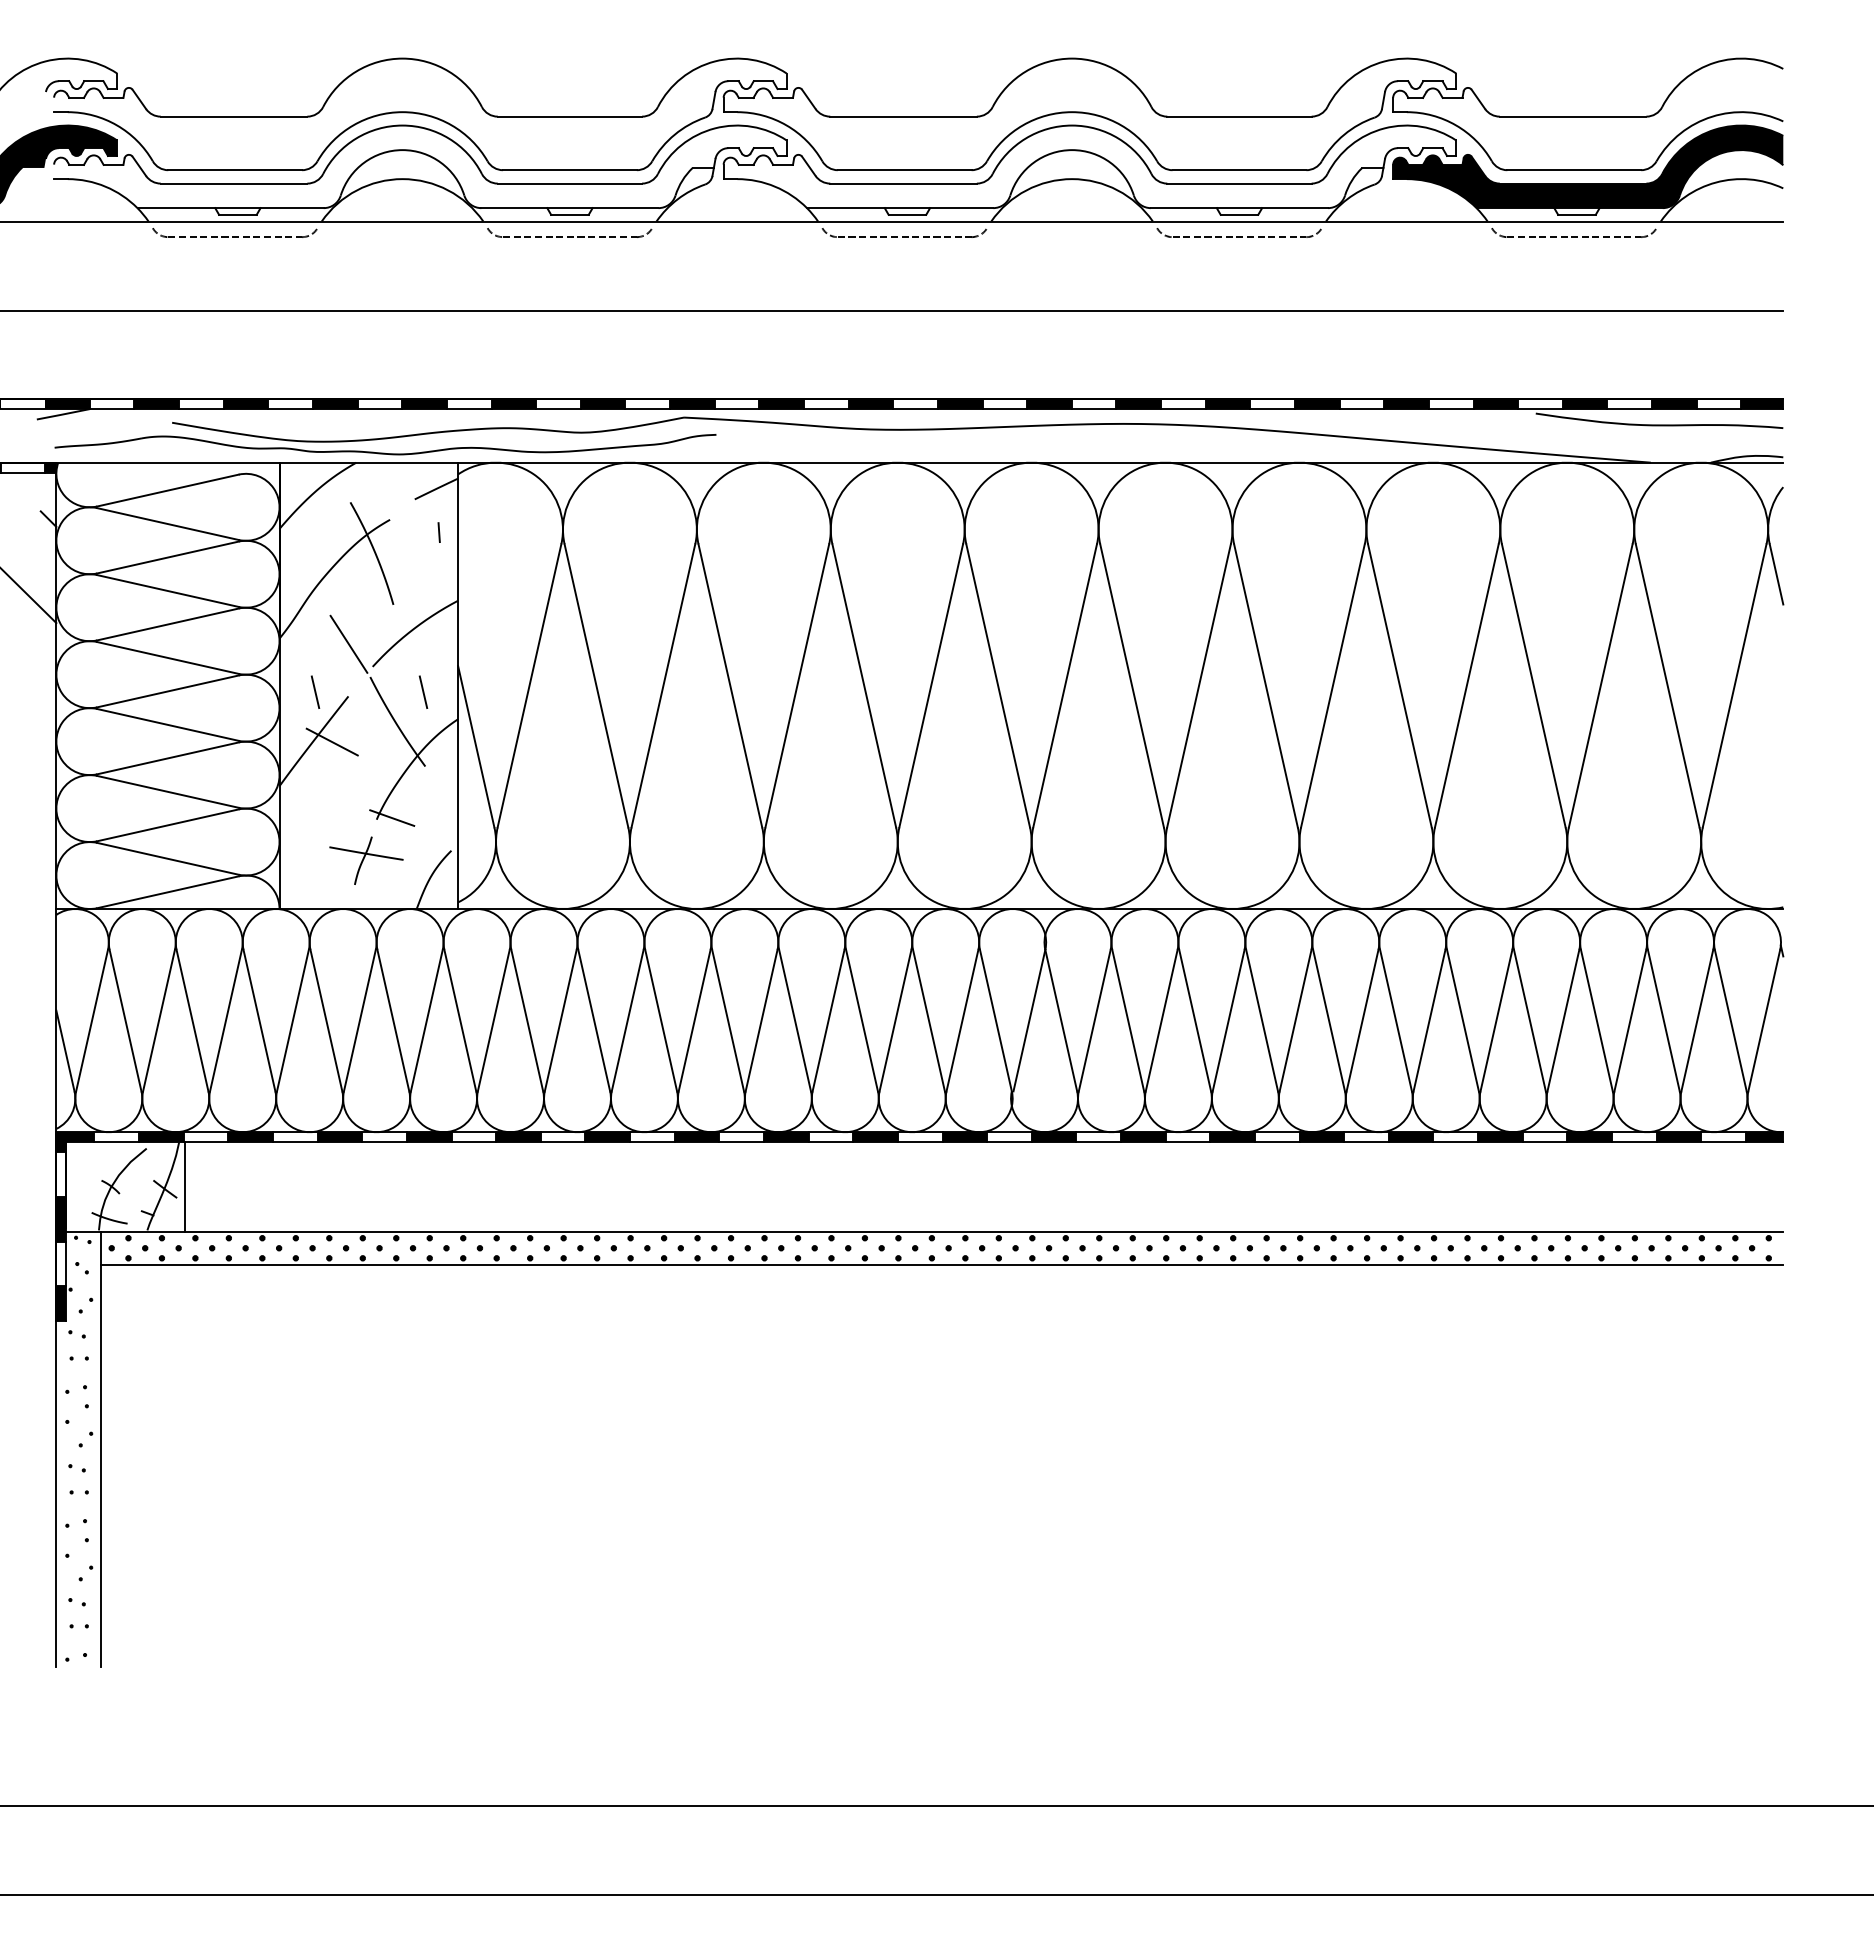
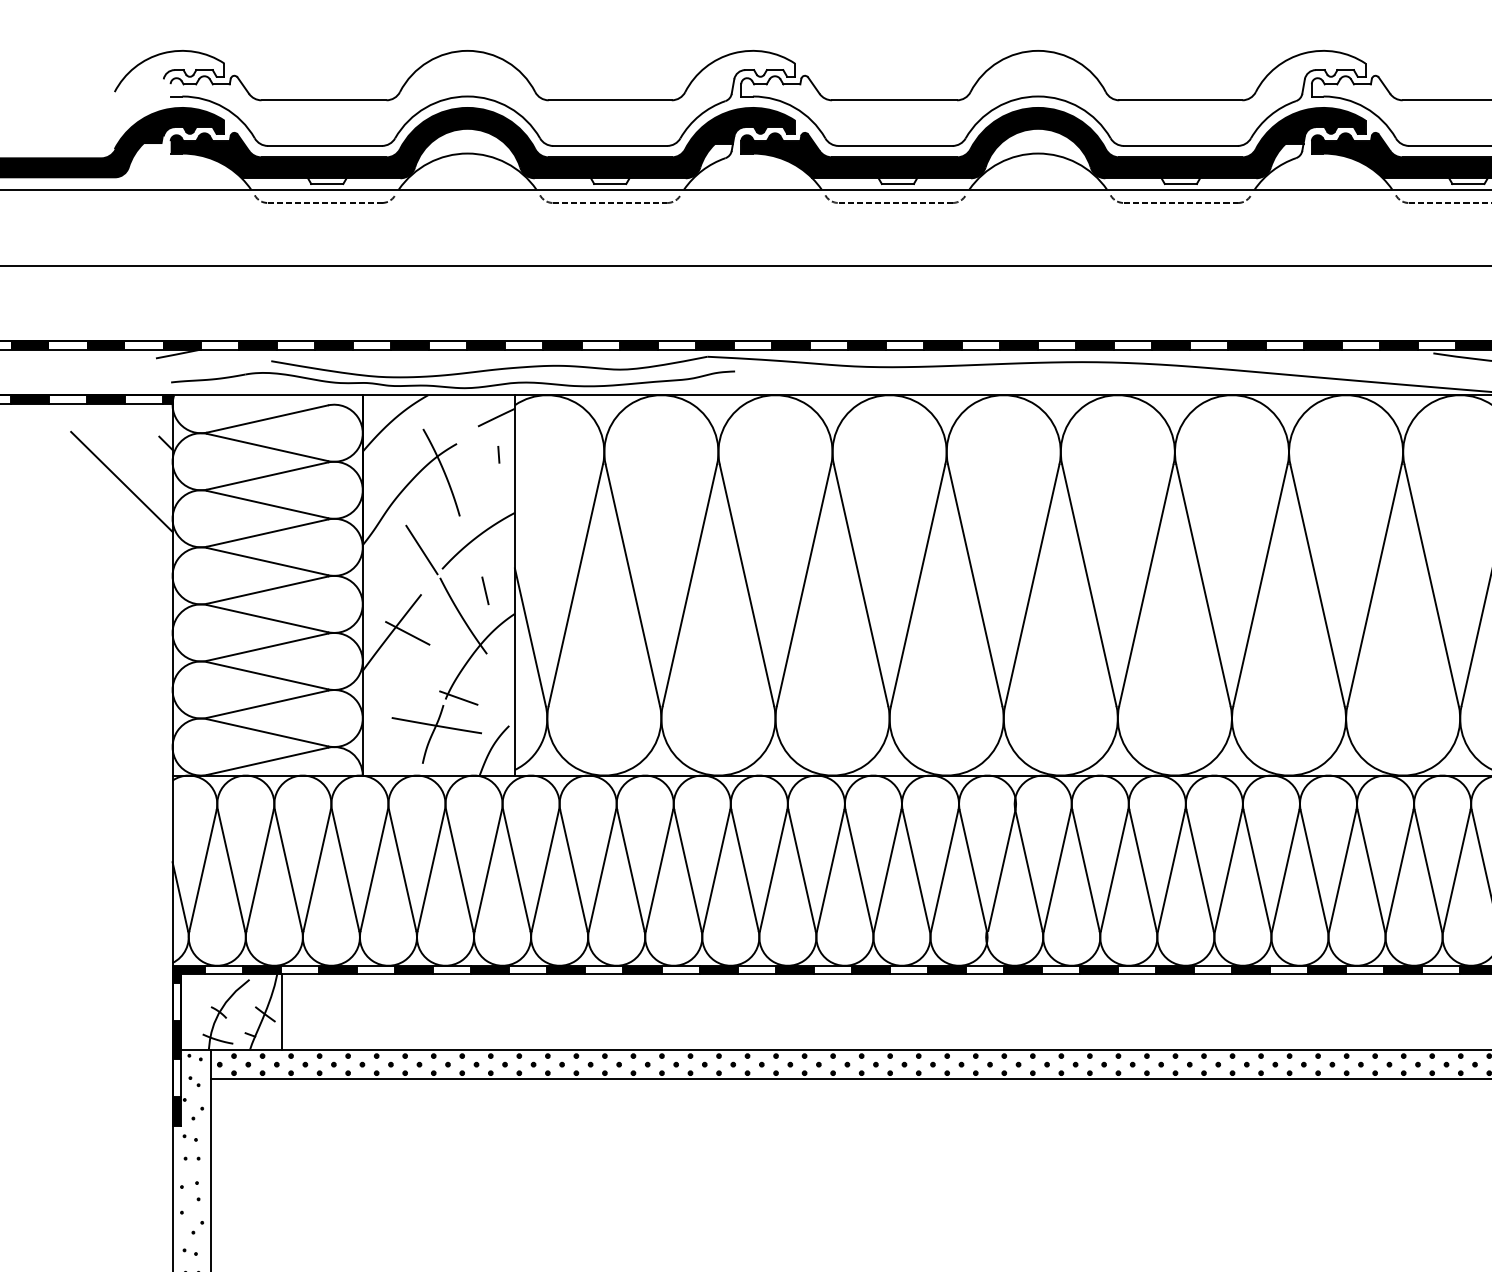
fill: (420, 166) -> (482, 142), added
fill: (1089, 166) -> (1053, 142), added
line: (315, 691) -> (393, 590), removed
part: (366, 860) -> (436, 734), size x1.43

